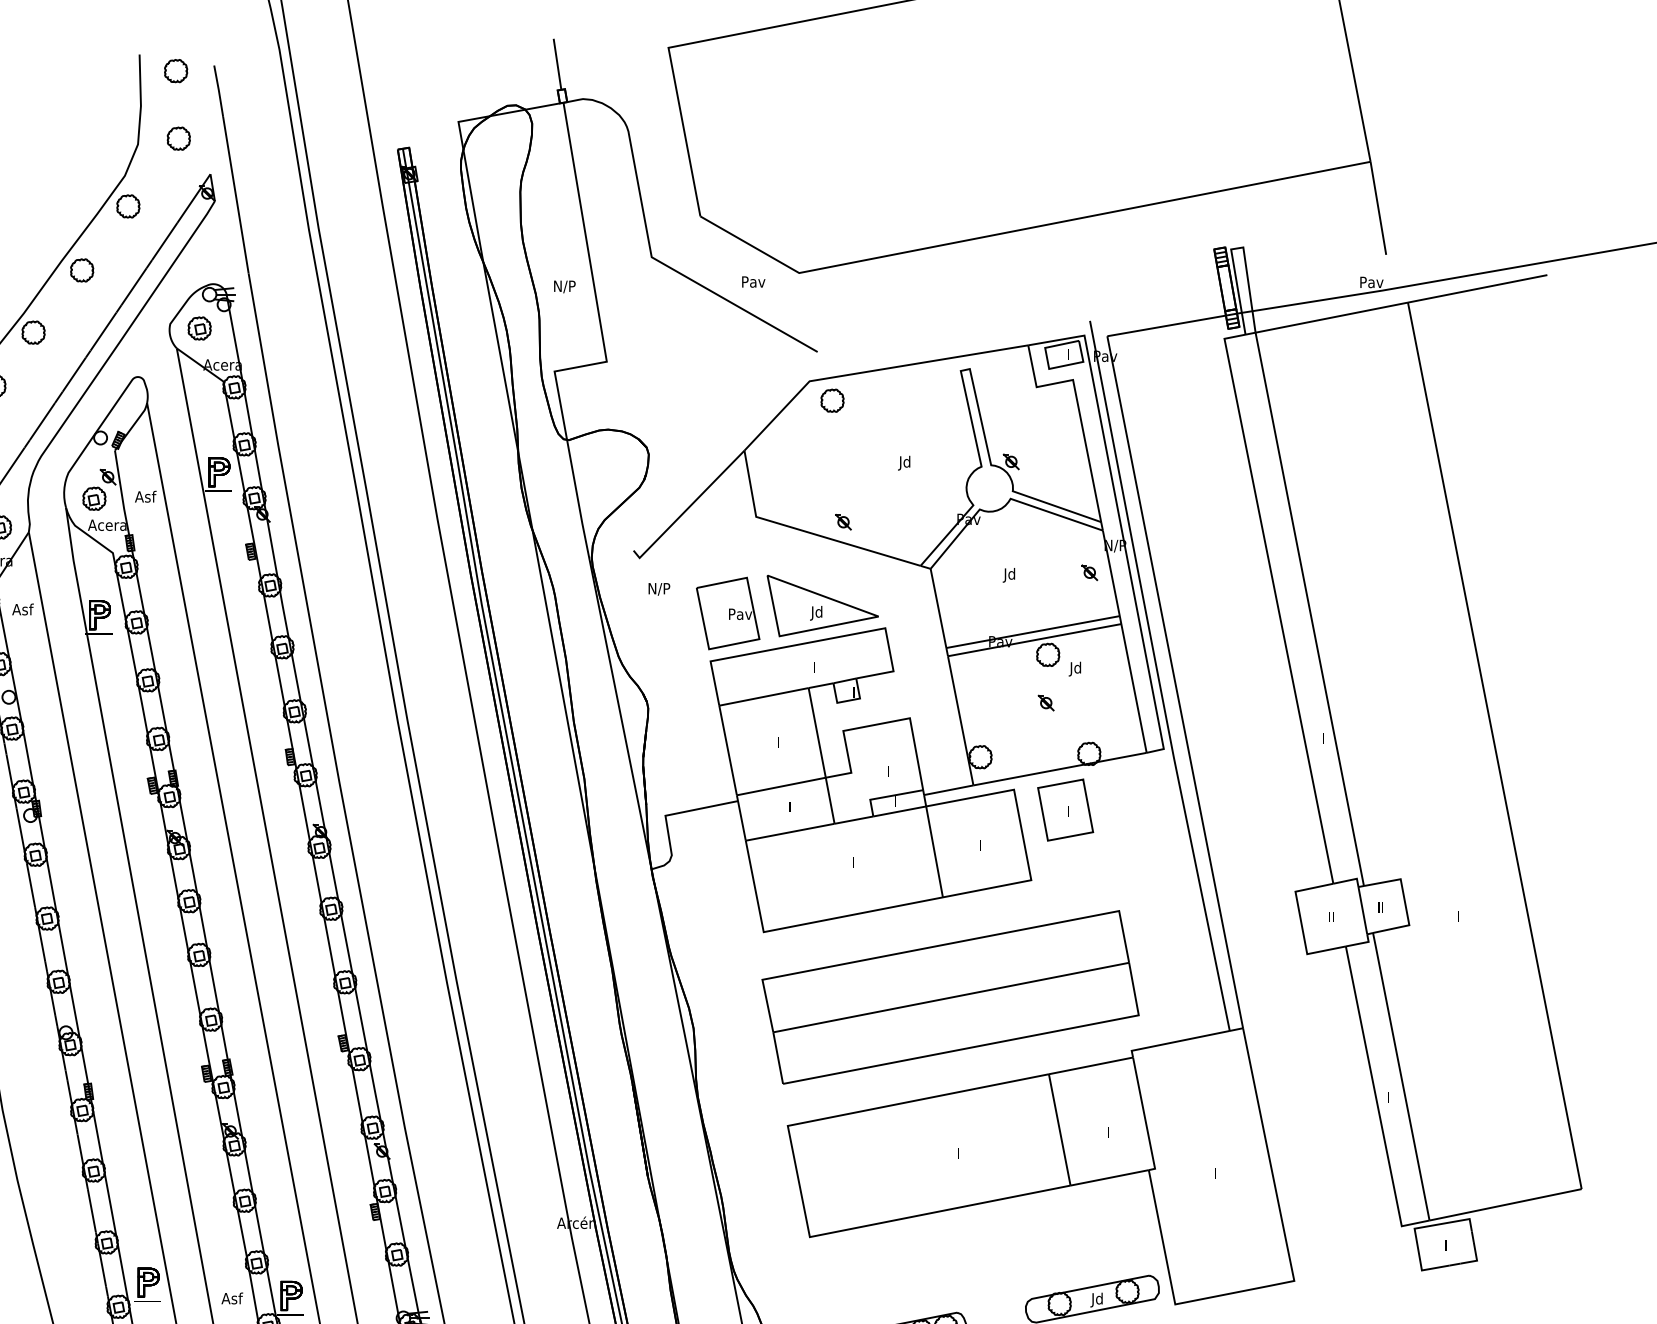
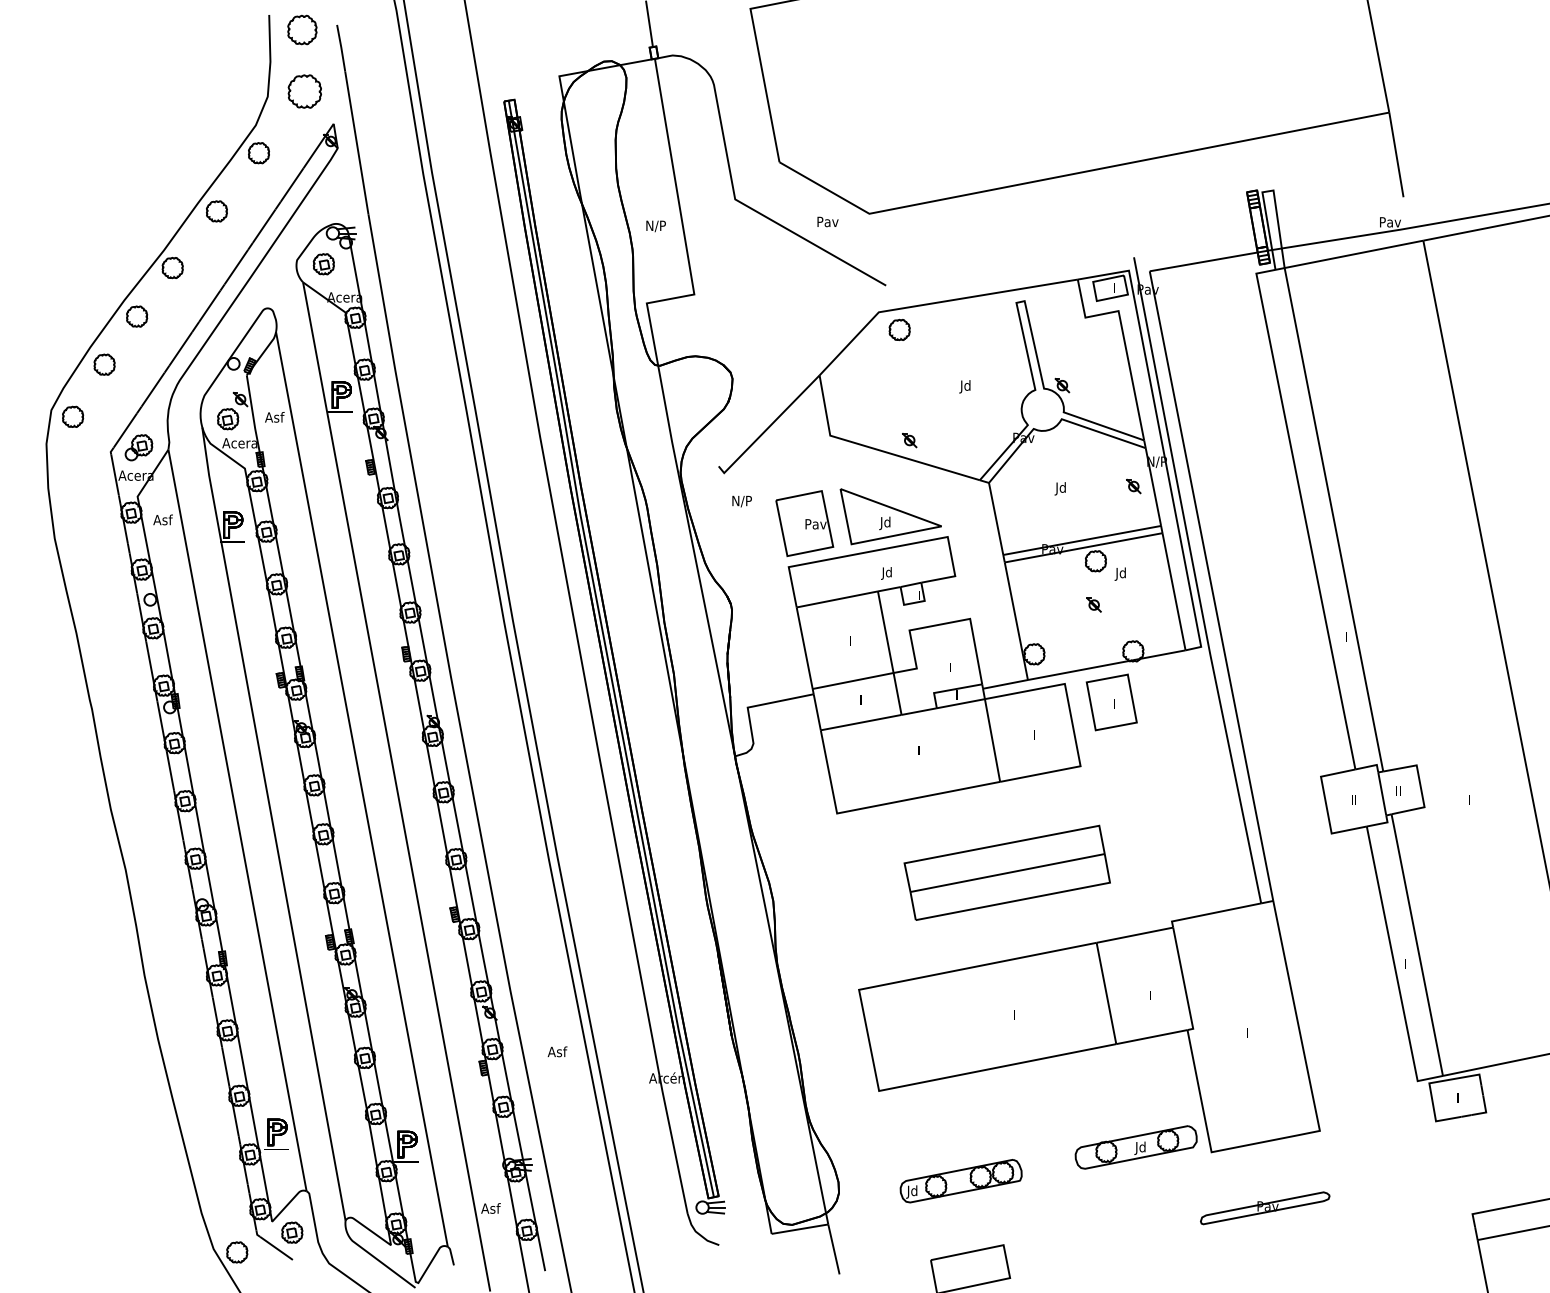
part: (176, 70) -> (302, 29), size x1.4
part: (178, 138) -> (304, 91), size x1.6
text: (818, 668) -> (886, 573), I -> Jd
part: (950, 996) -> (1007, 872), size x0.6
text: (232, 1298) -> (557, 1051), moved

